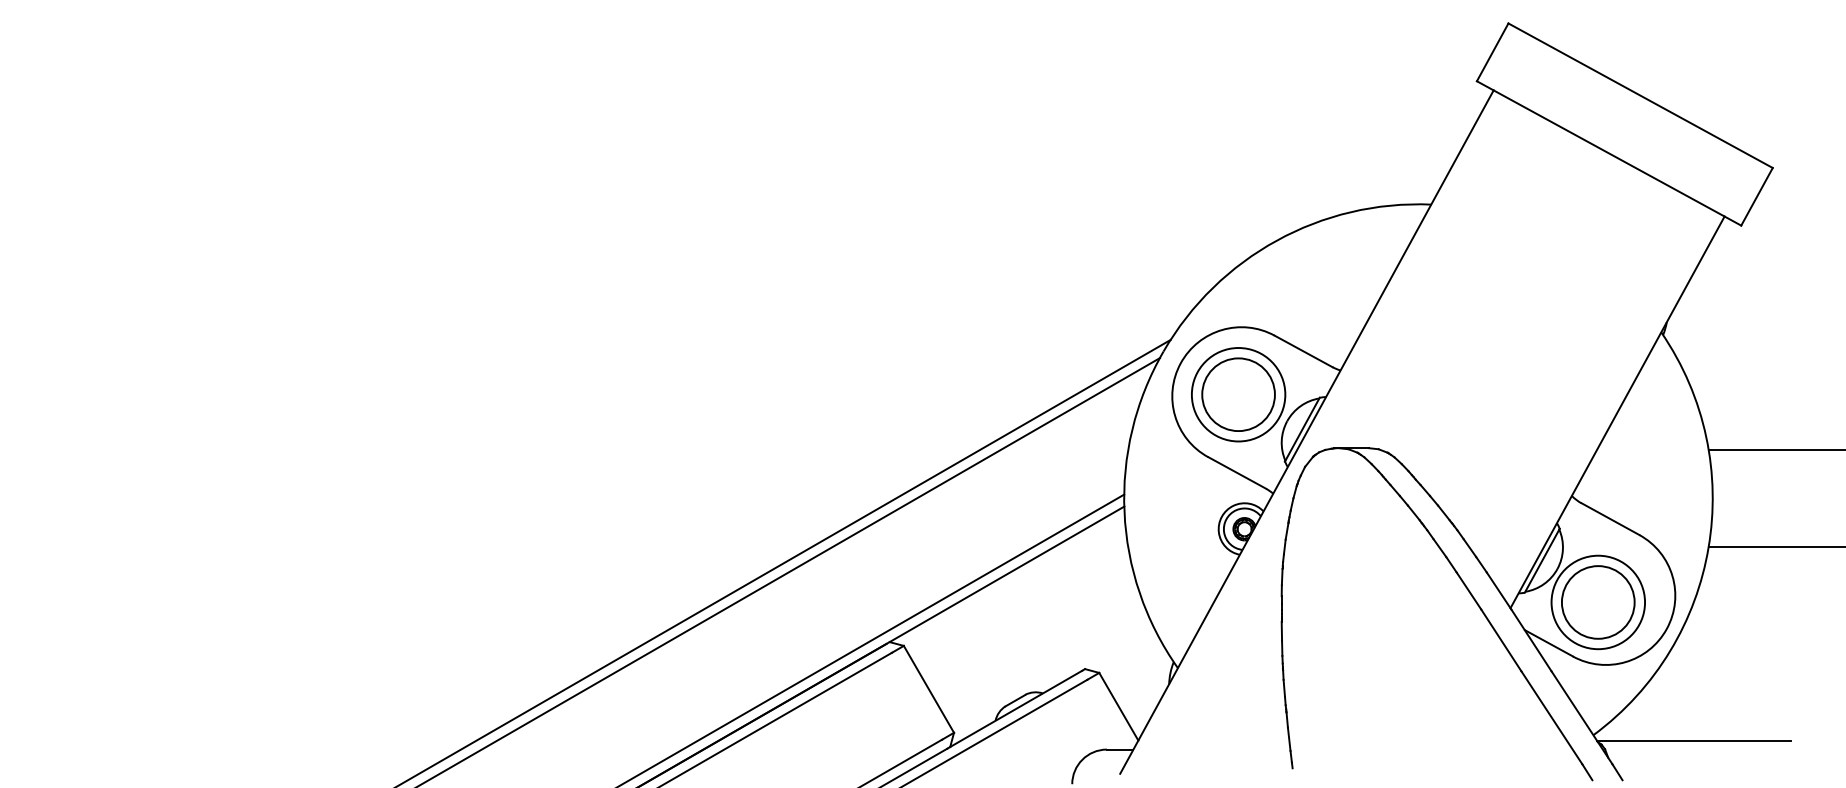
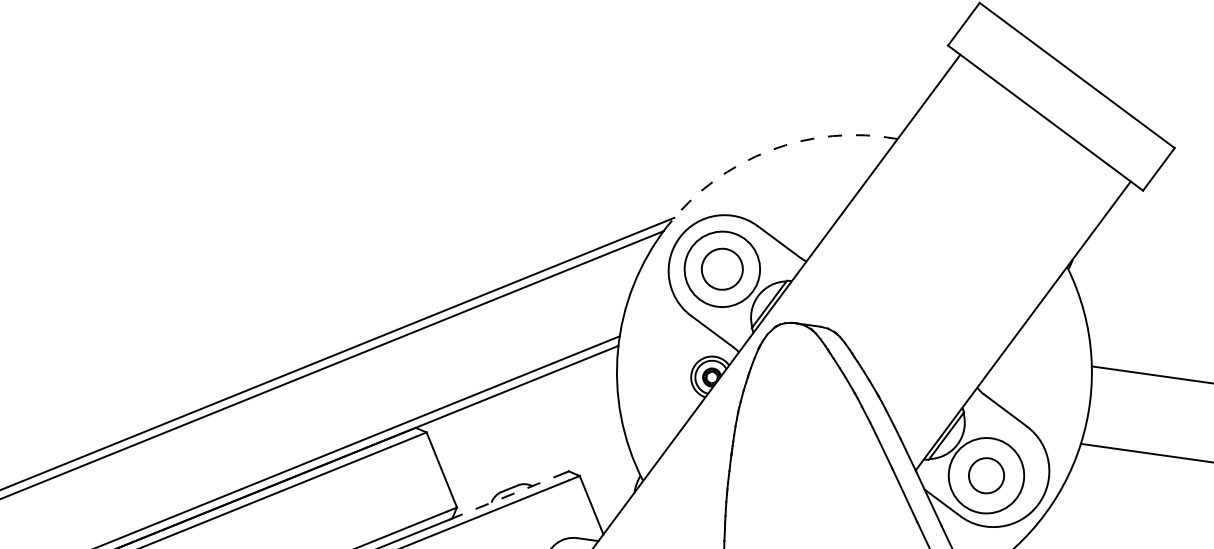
arc: (1276, 240) -> (769, 150), solid -> dashed
circle: (1238, 394) -> (722, 269), size x0.7
circle: (1598, 602) -> (986, 475), size x0.6
line: (1015, 709) -> (508, 495), solid -> dashed

